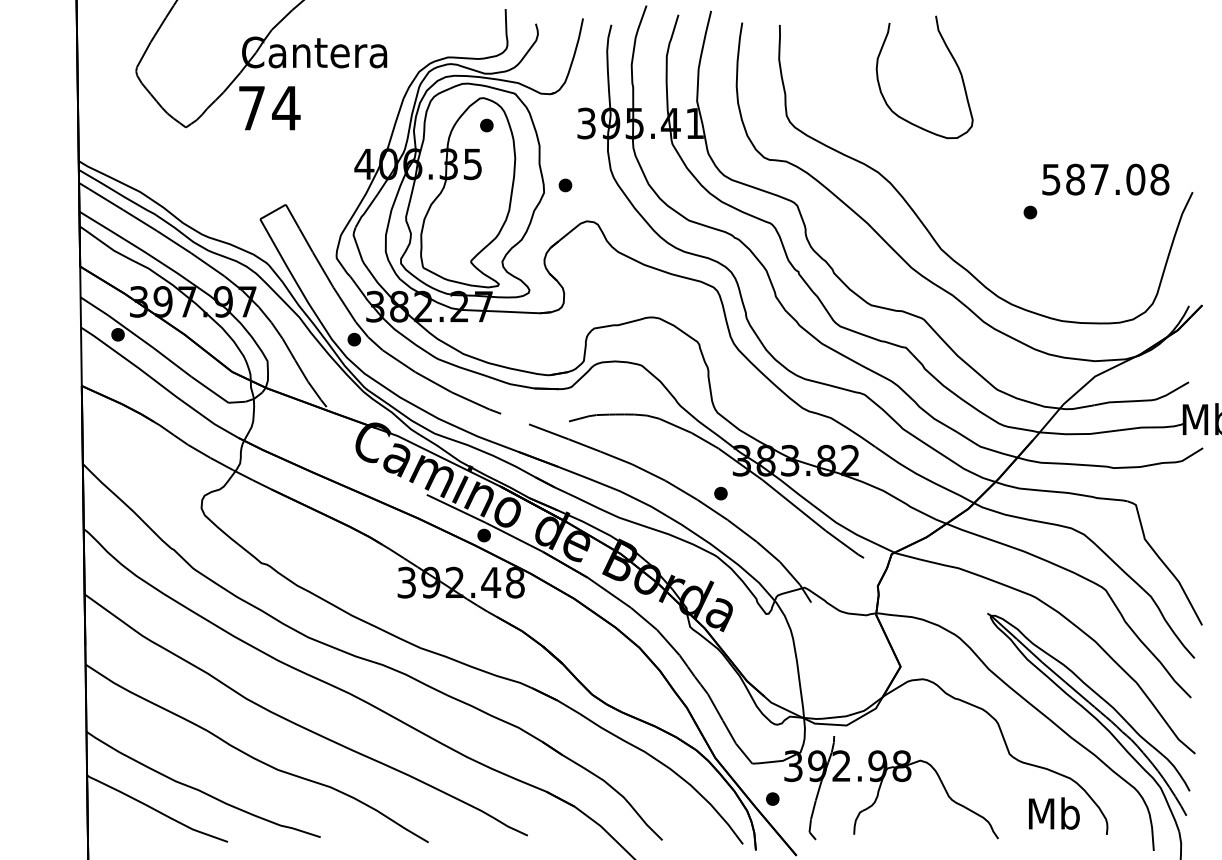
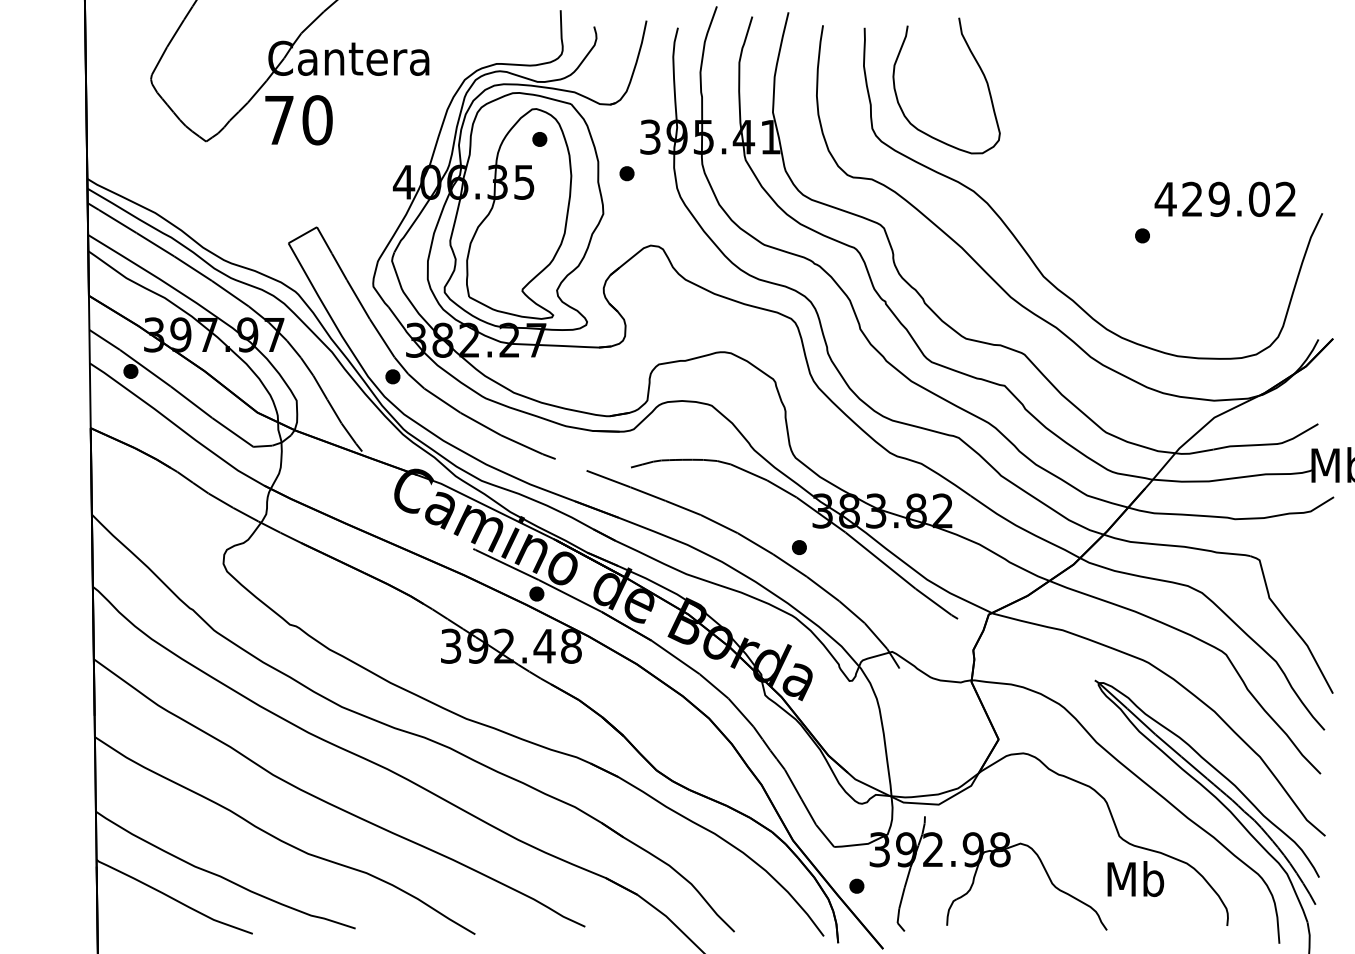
curve: (954, 62) -> (979, 69), moved
text: (286, 107) -> (317, 119), 74 -> 70
text: (1105, 179) -> (1225, 199), 587.08 -> 429.02
part: (565, 185) -> (627, 173), moved
text: (1054, 813) -> (1135, 878), moved

